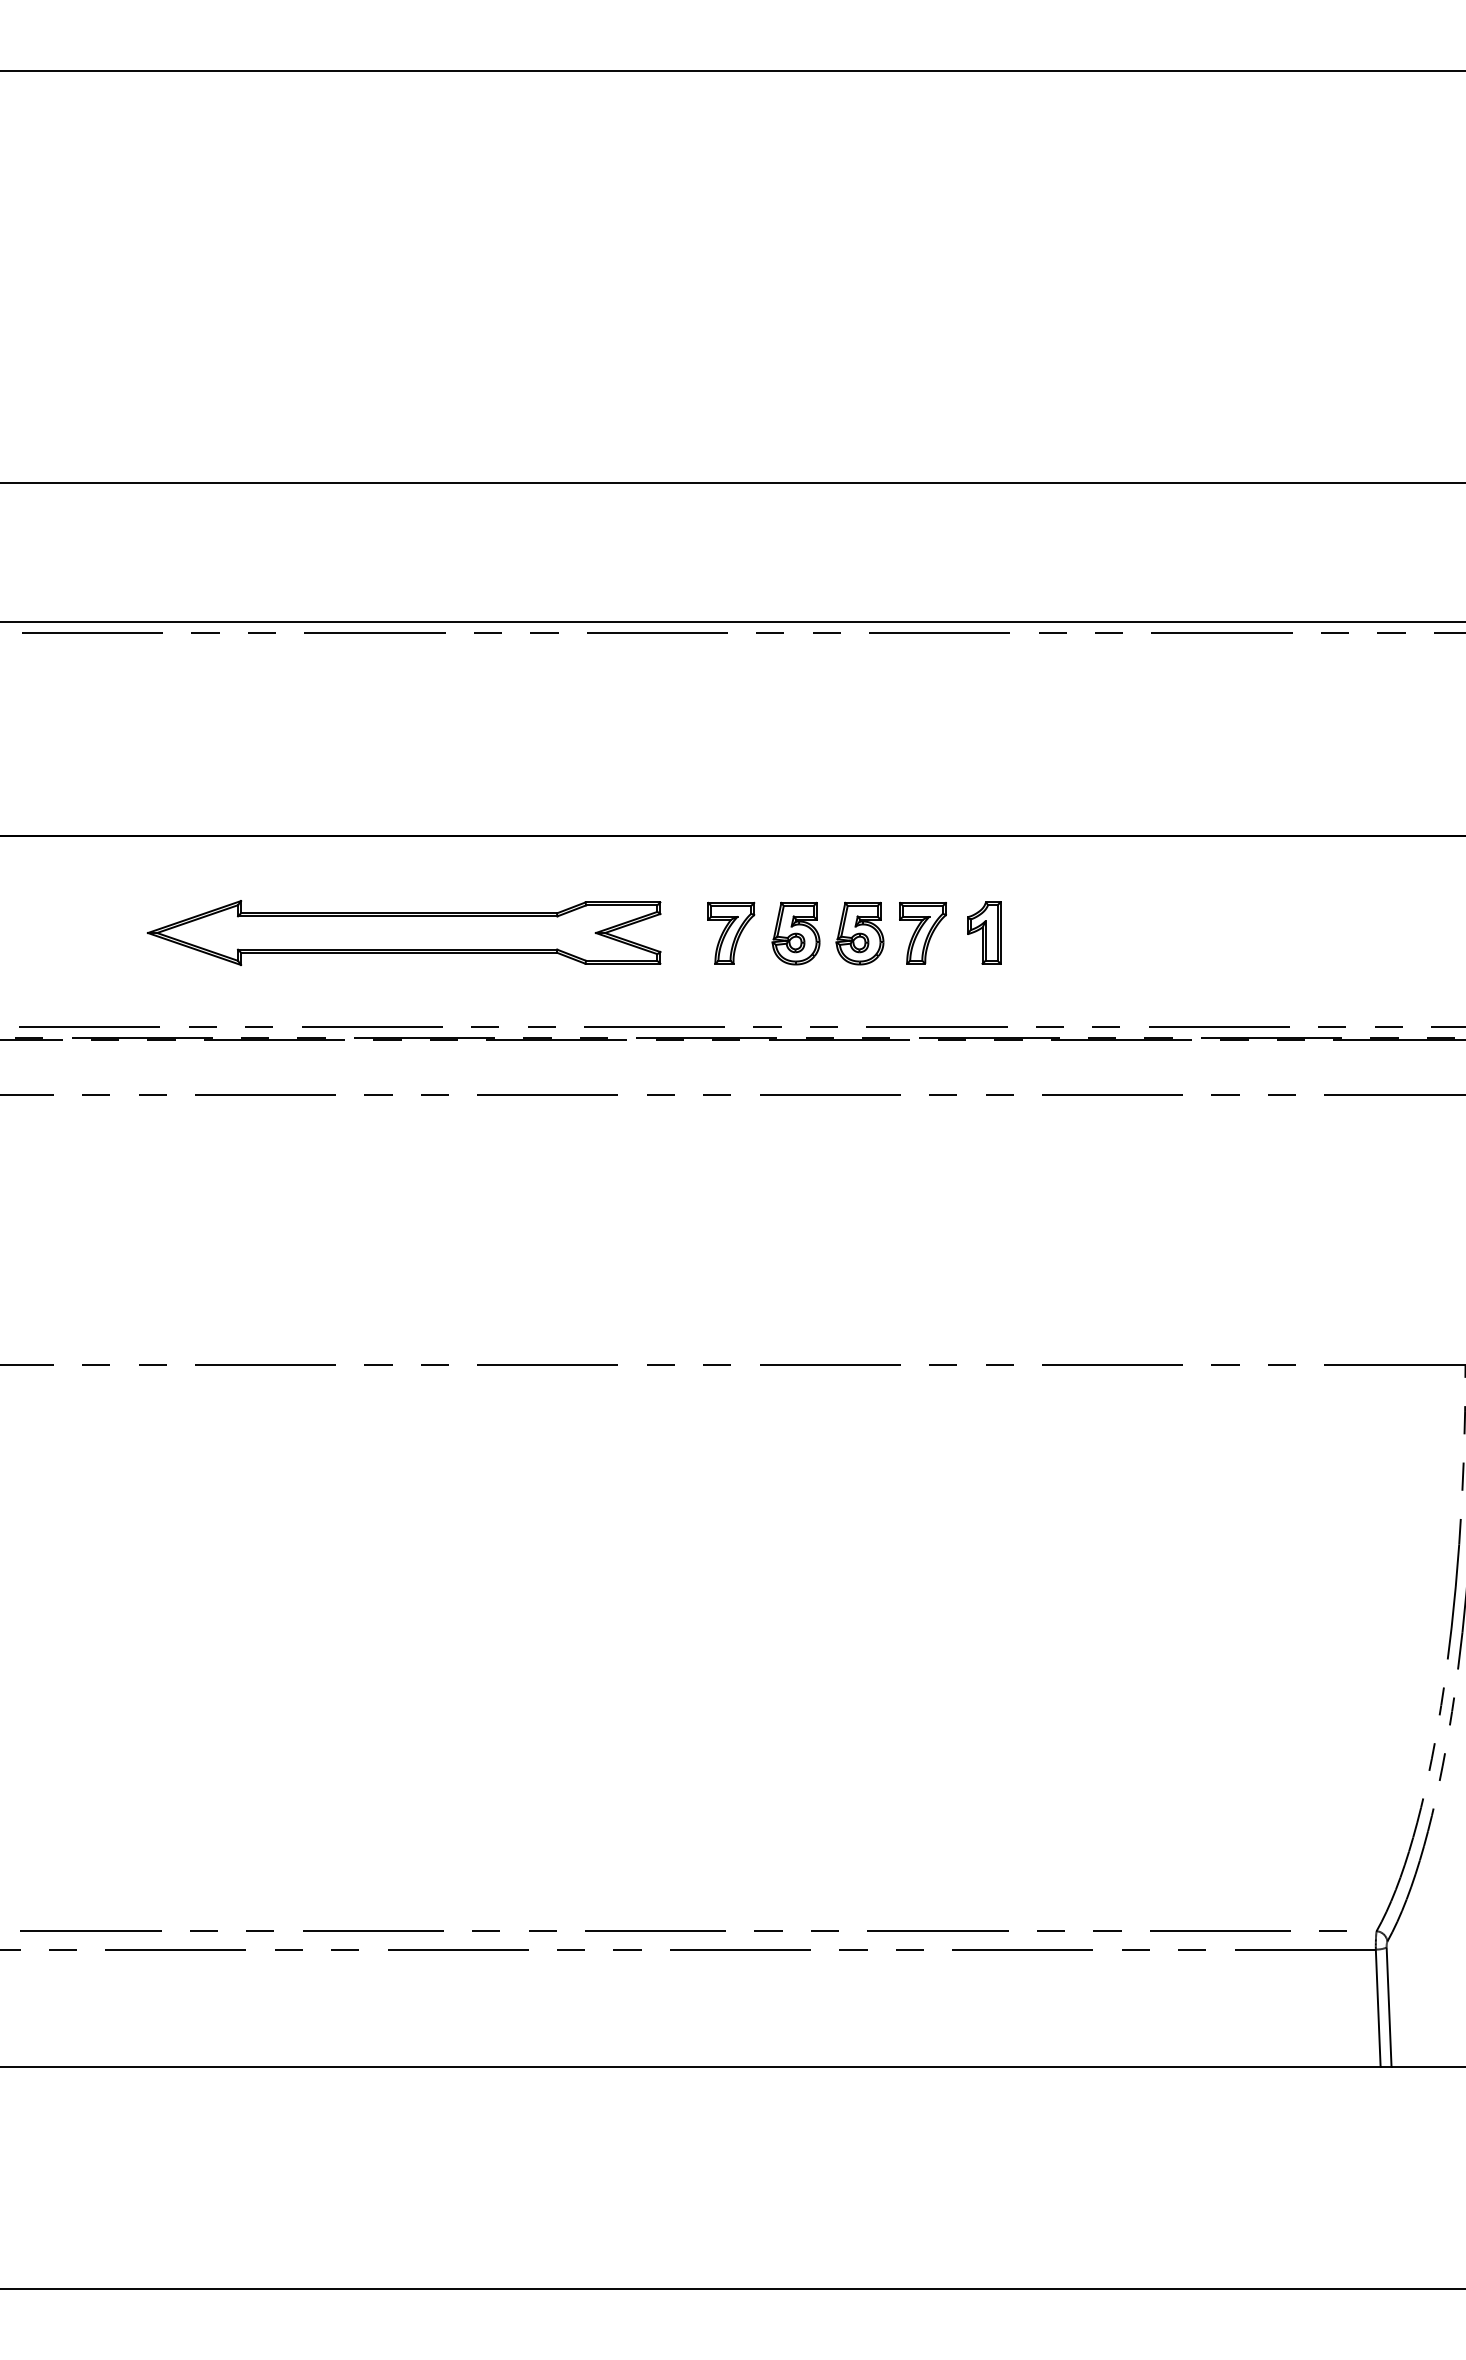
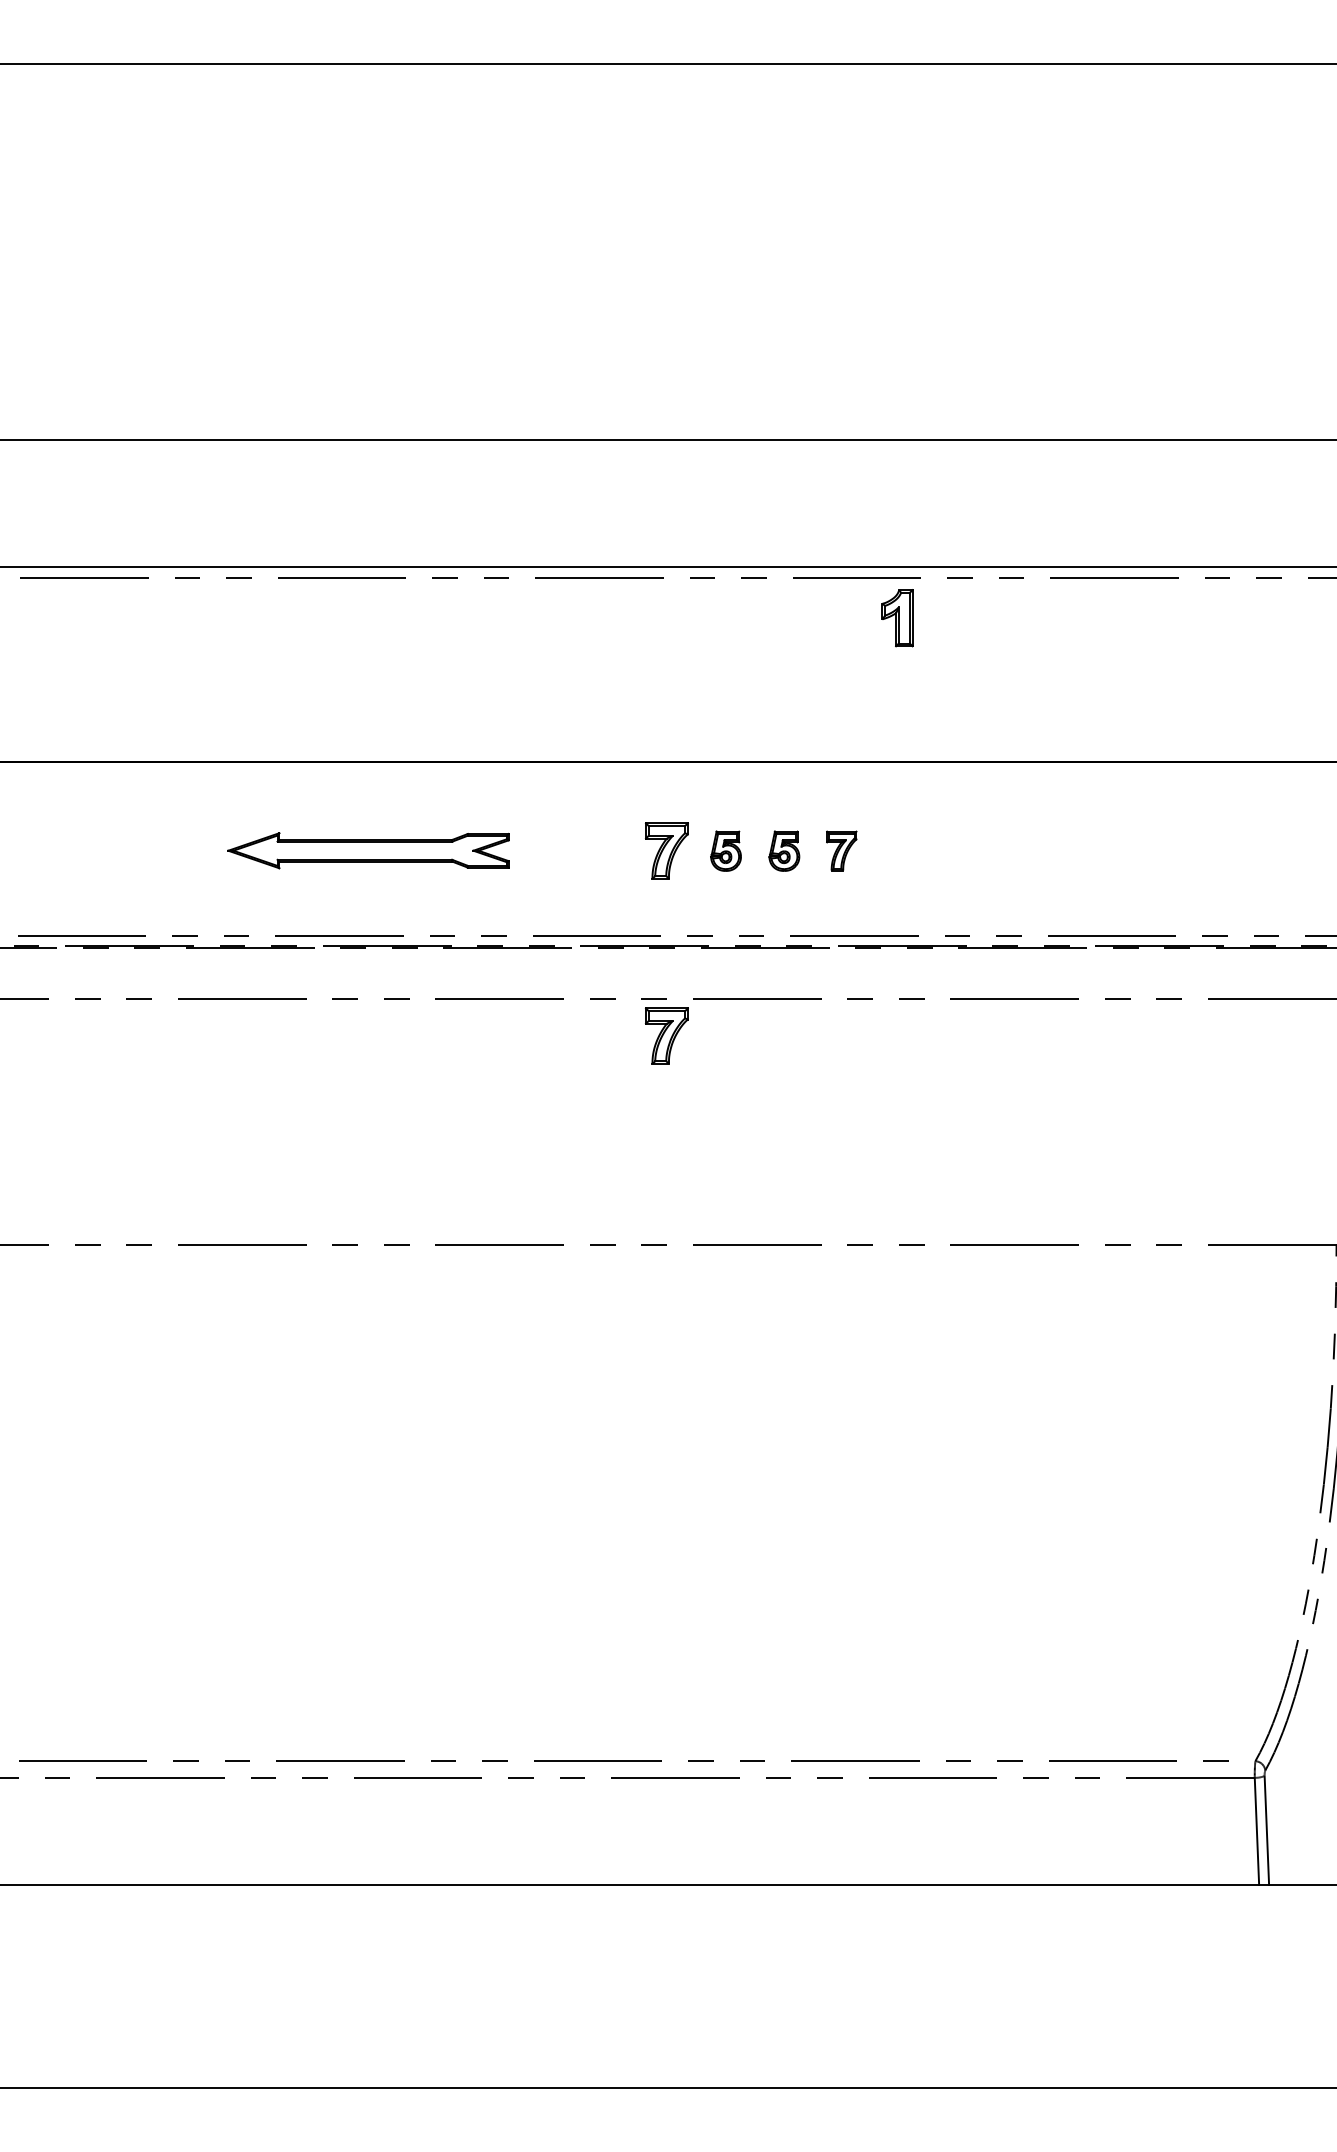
part: (403, 932) -> (367, 850), size x0.6
part: (984, 932) -> (897, 617), moved
part: (795, 933) -> (725, 851), size x0.7
part: (859, 933) -> (783, 851), size x0.7
part: (922, 933) -> (841, 851), size x0.7
part: (731, 1135) -> (667, 1035), added

